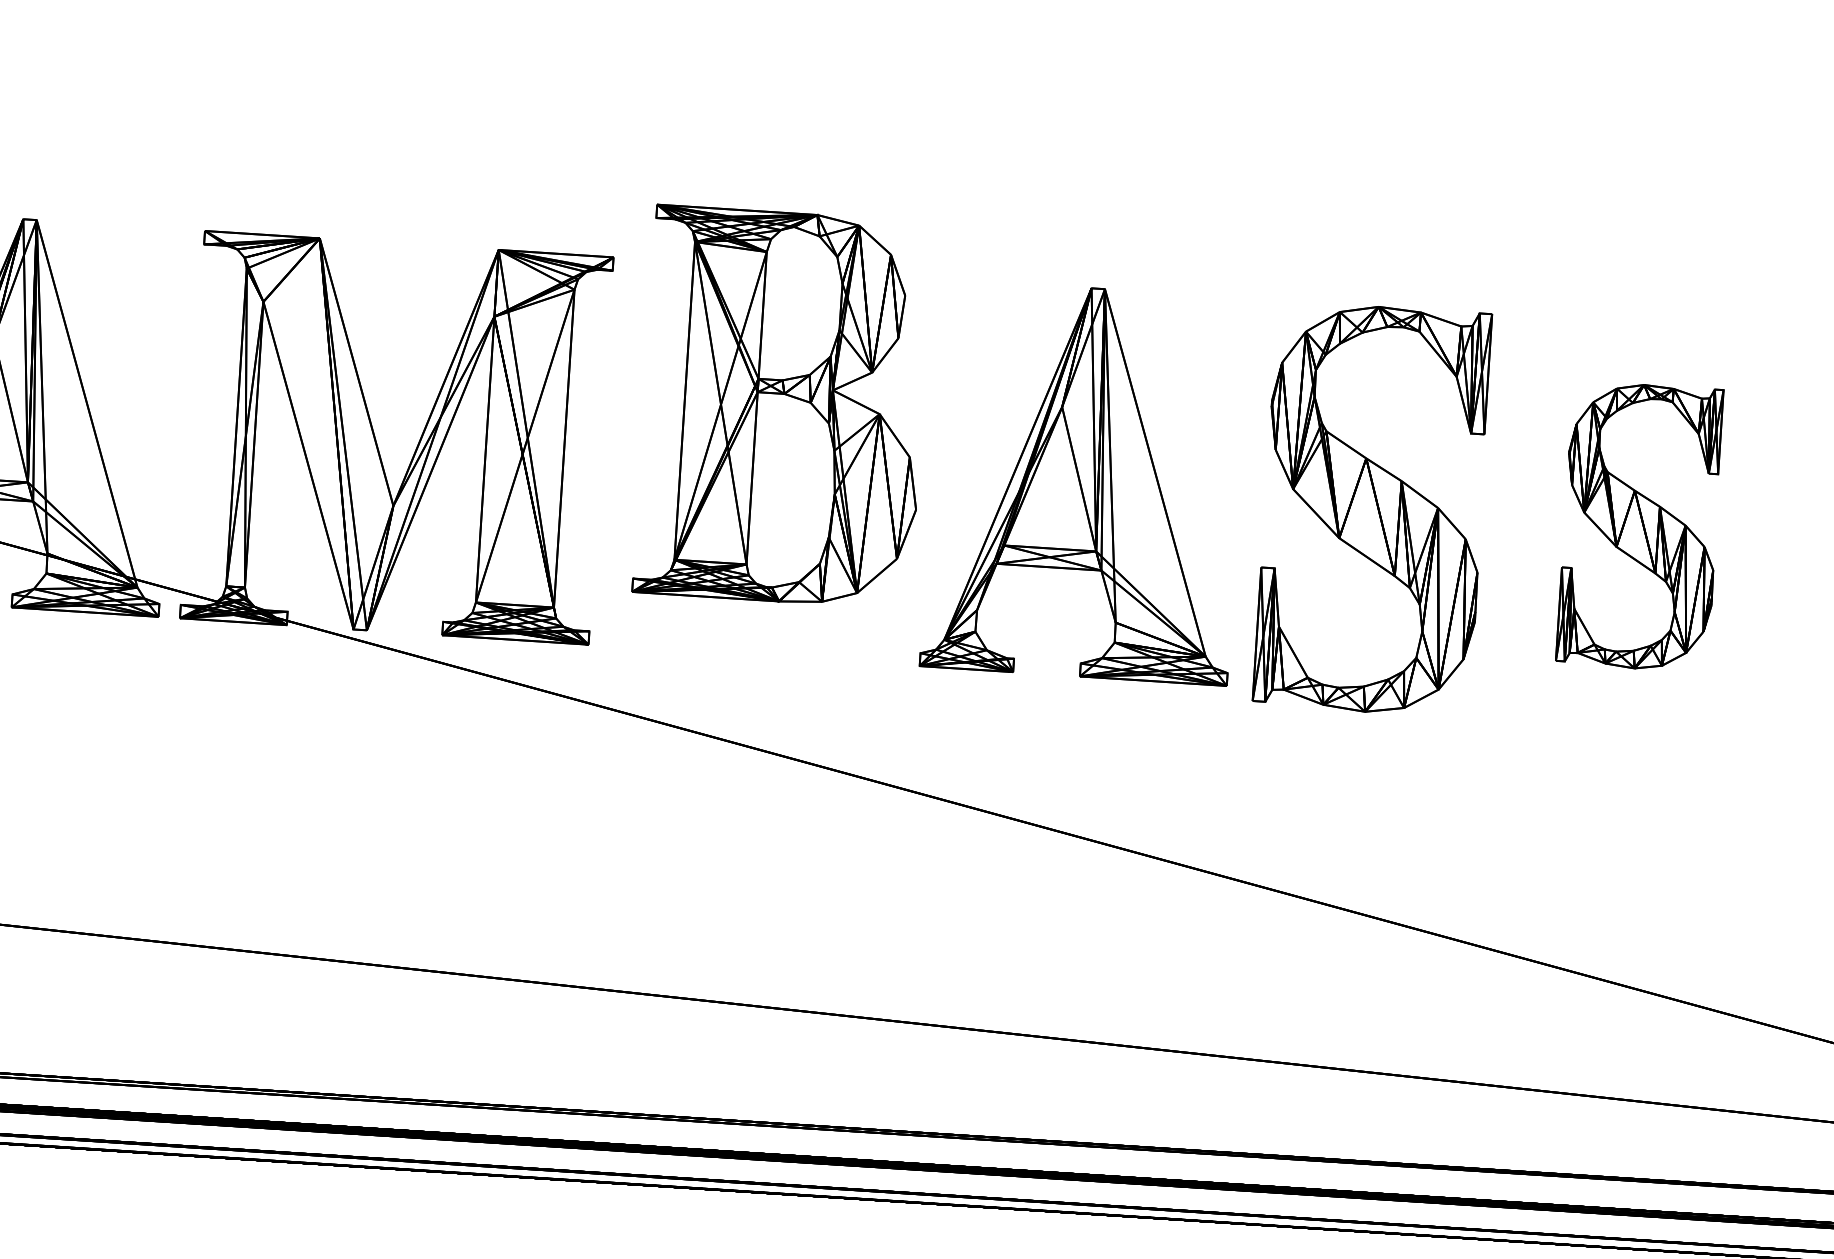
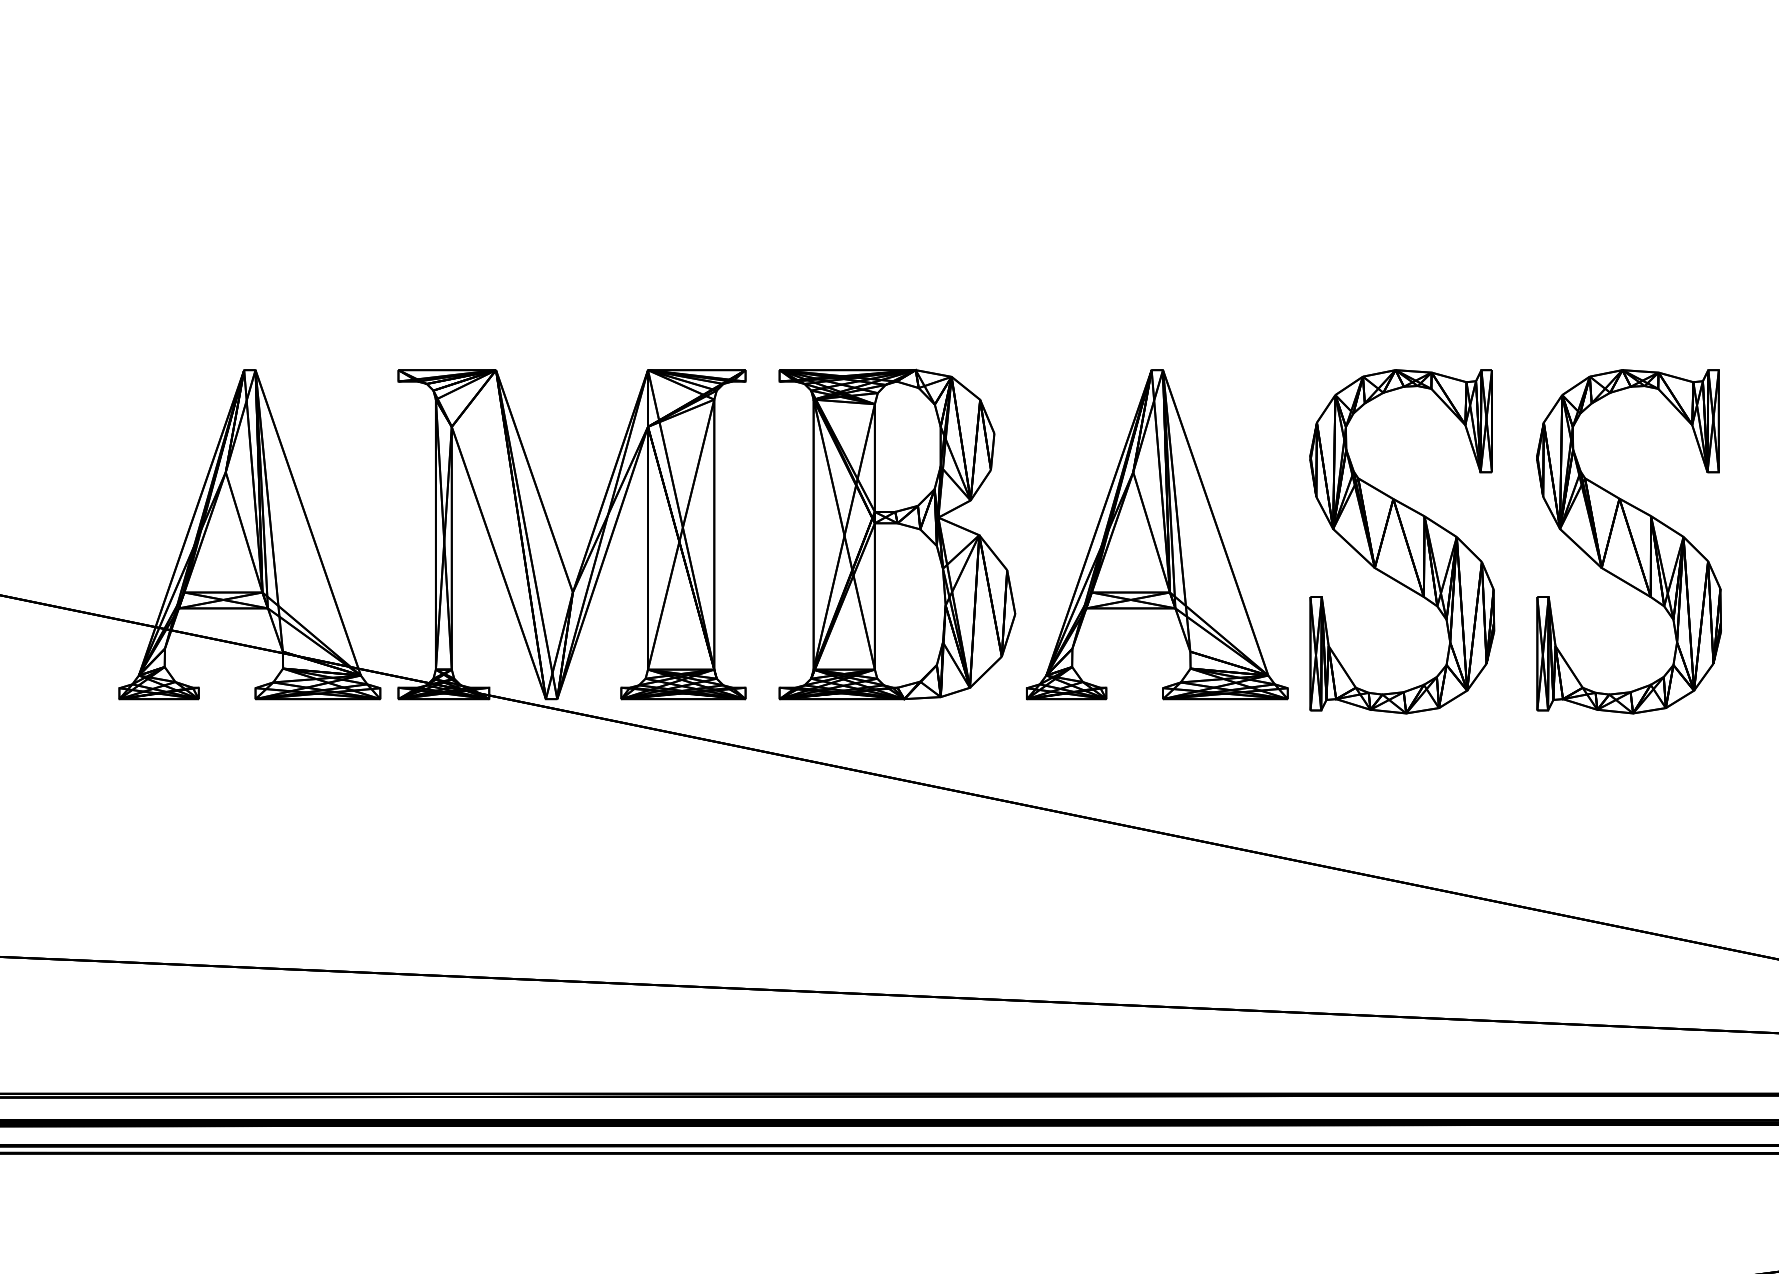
part: (783, 407) -> (897, 534), moved
part: (1639, 526) -> (1628, 541), size x1.43

